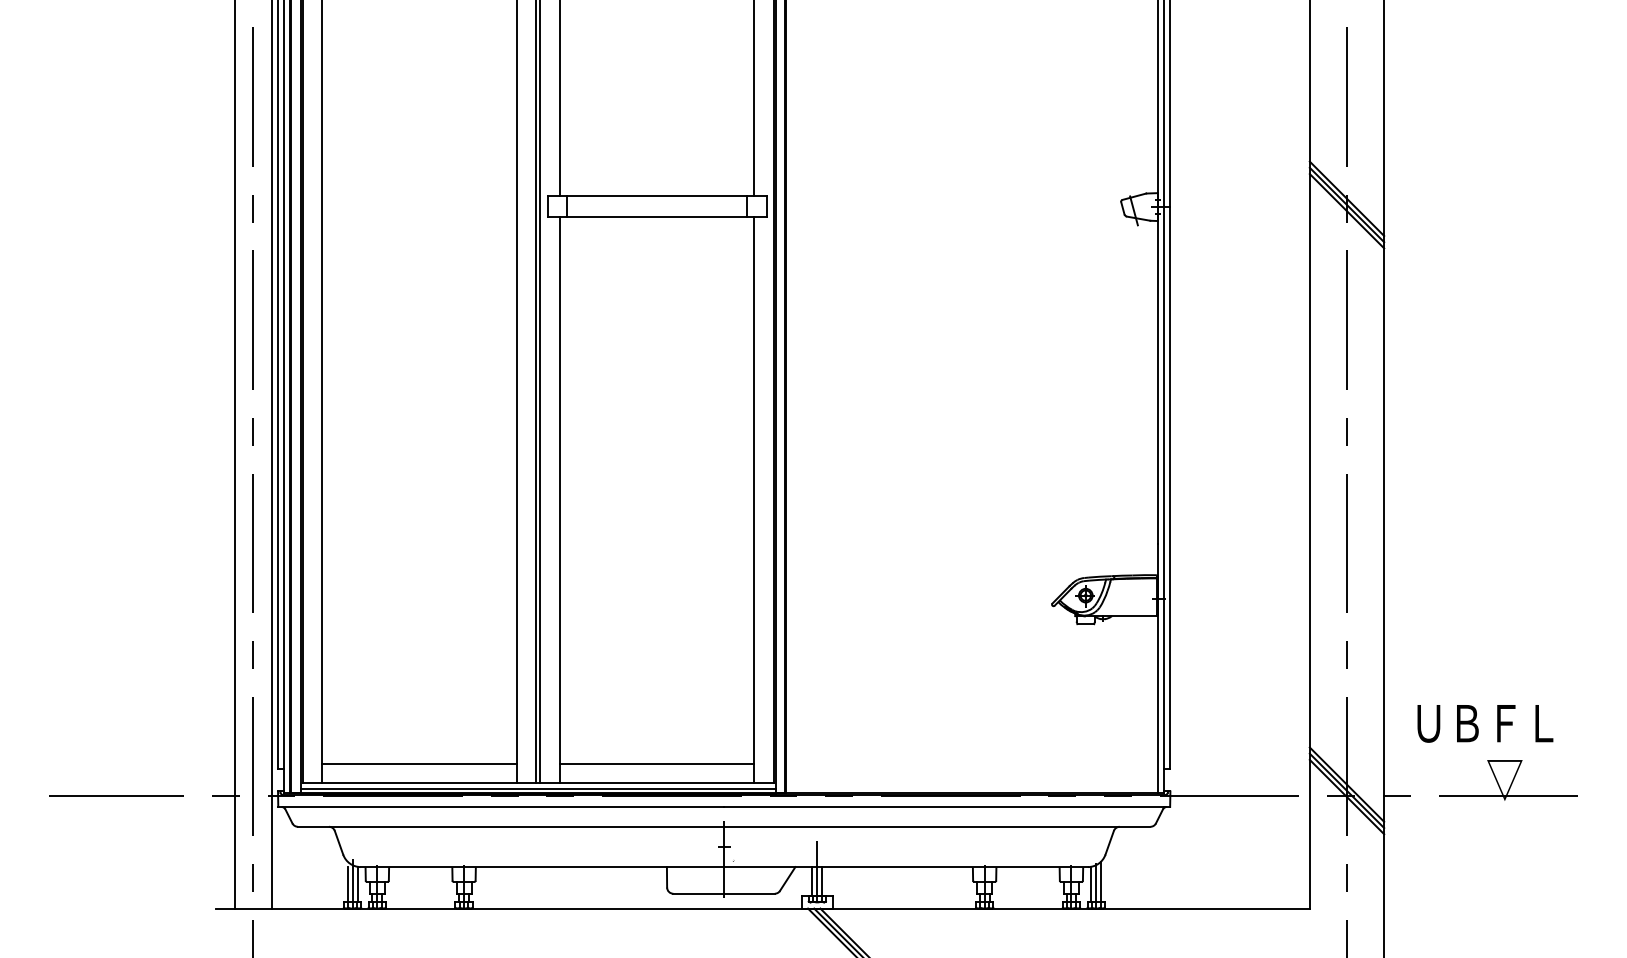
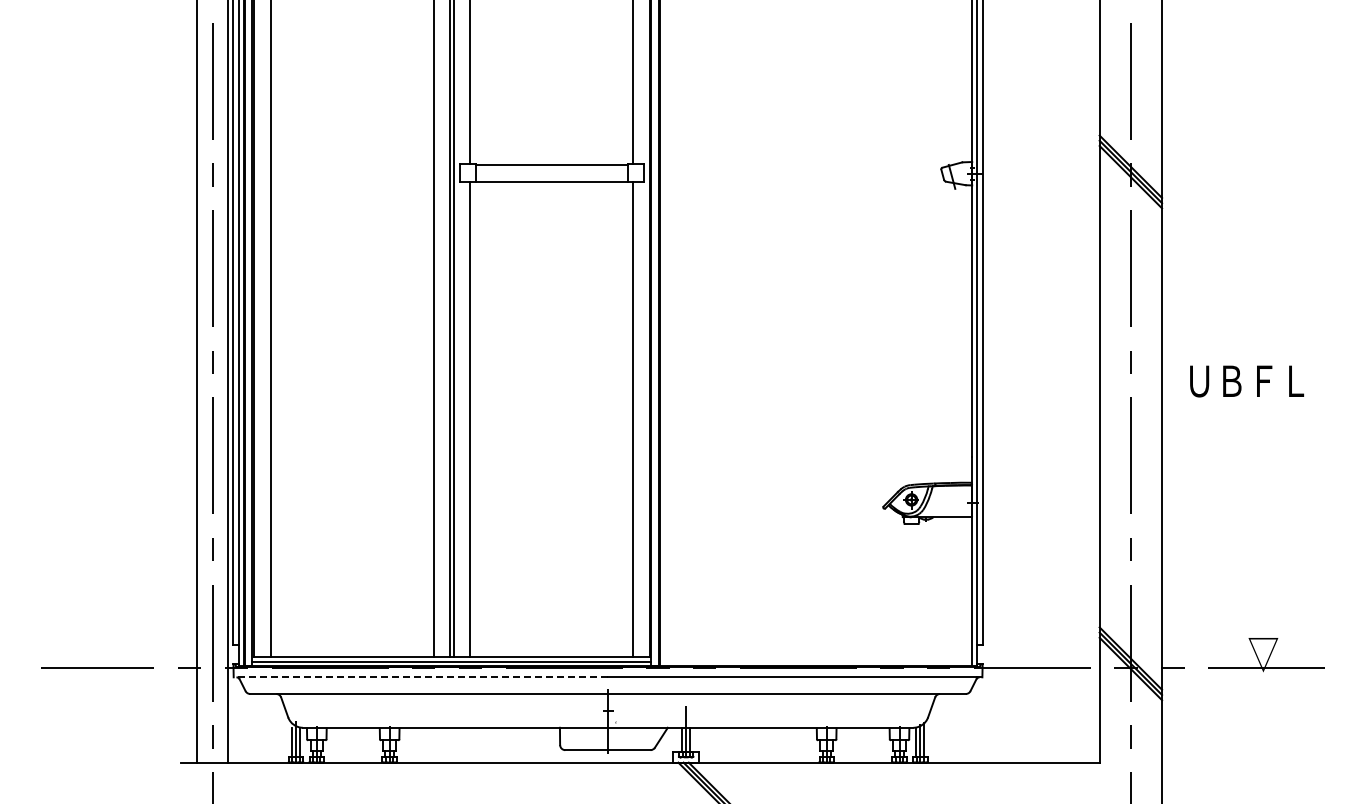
text: (1484, 723) -> (1246, 381), moved
line: (418, 764) -> (351, 641), removed
line: (656, 764) -> (551, 641), removed
line: (500, 807) -> (420, 677), solid -> dashed

